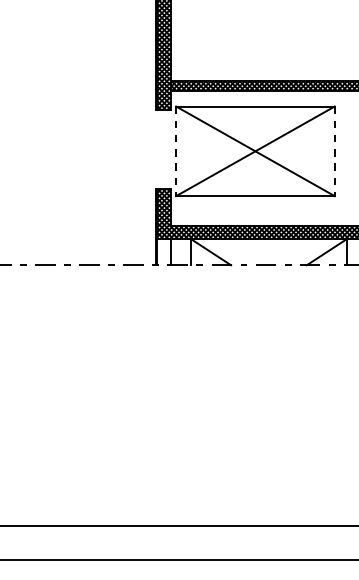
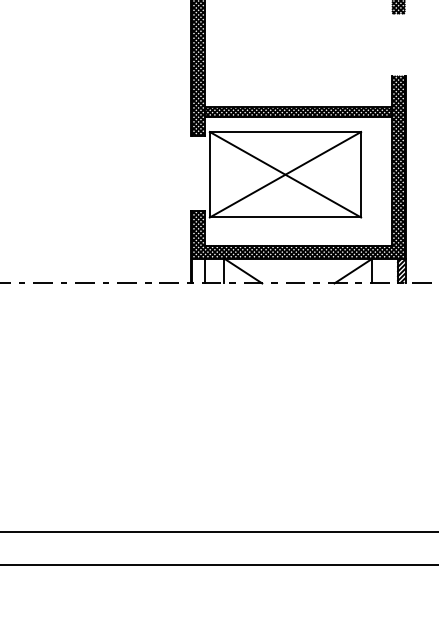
line: (175, 151) -> (209, 174), dashed -> solid
line: (335, 151) -> (361, 174), dashed -> solid

